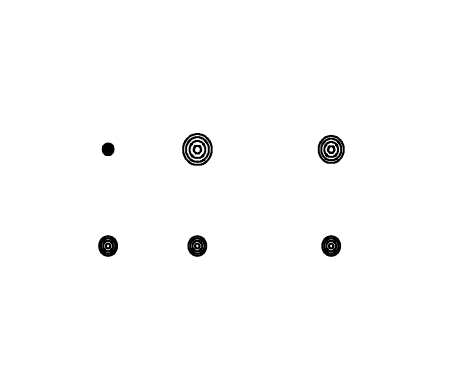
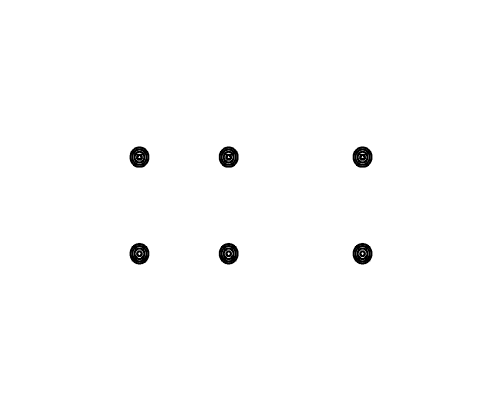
part: (108, 148) -> (139, 156), size x1.67
part: (197, 148) -> (228, 156), size x0.62
part: (331, 148) -> (362, 156), size x0.71

